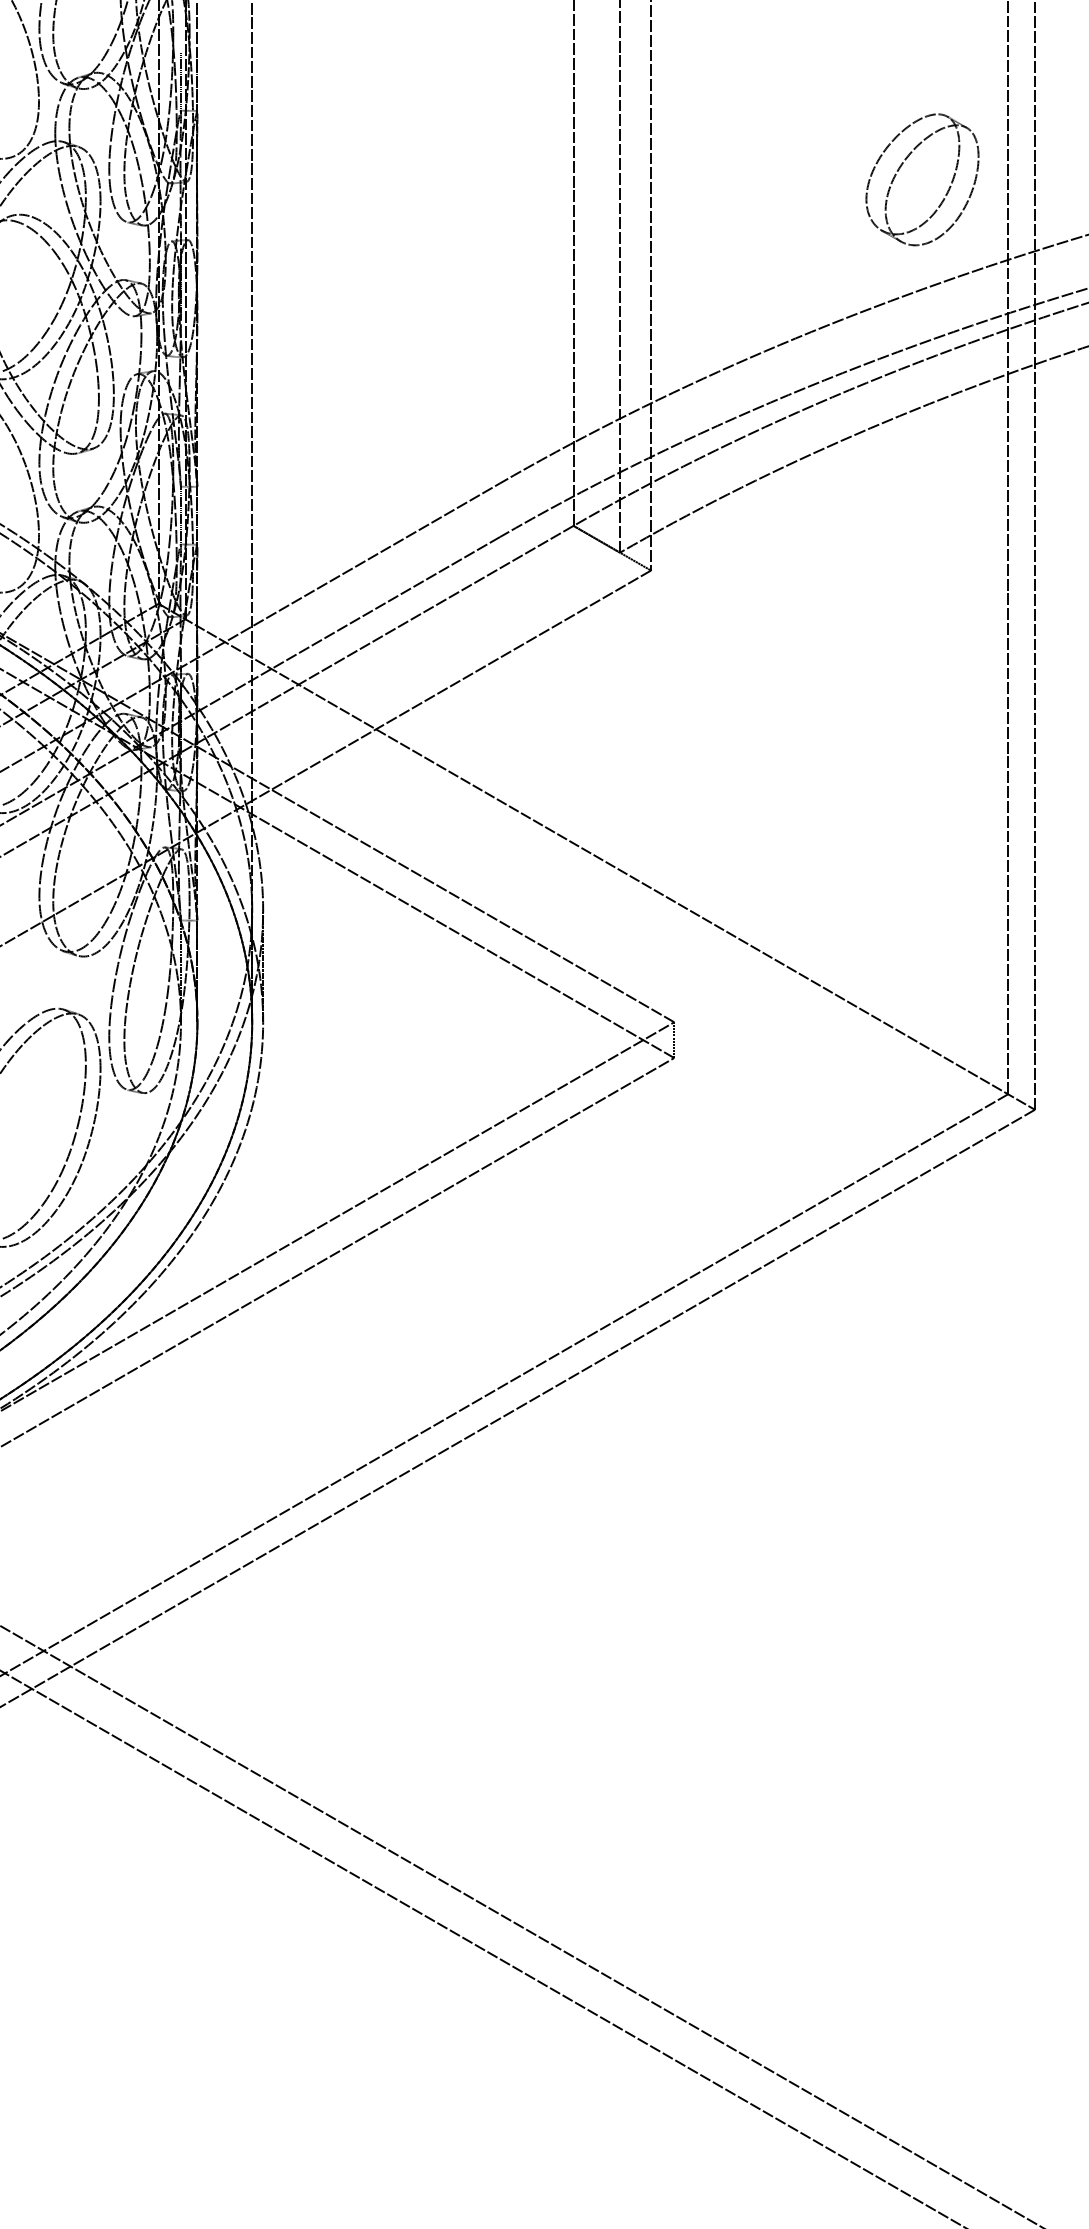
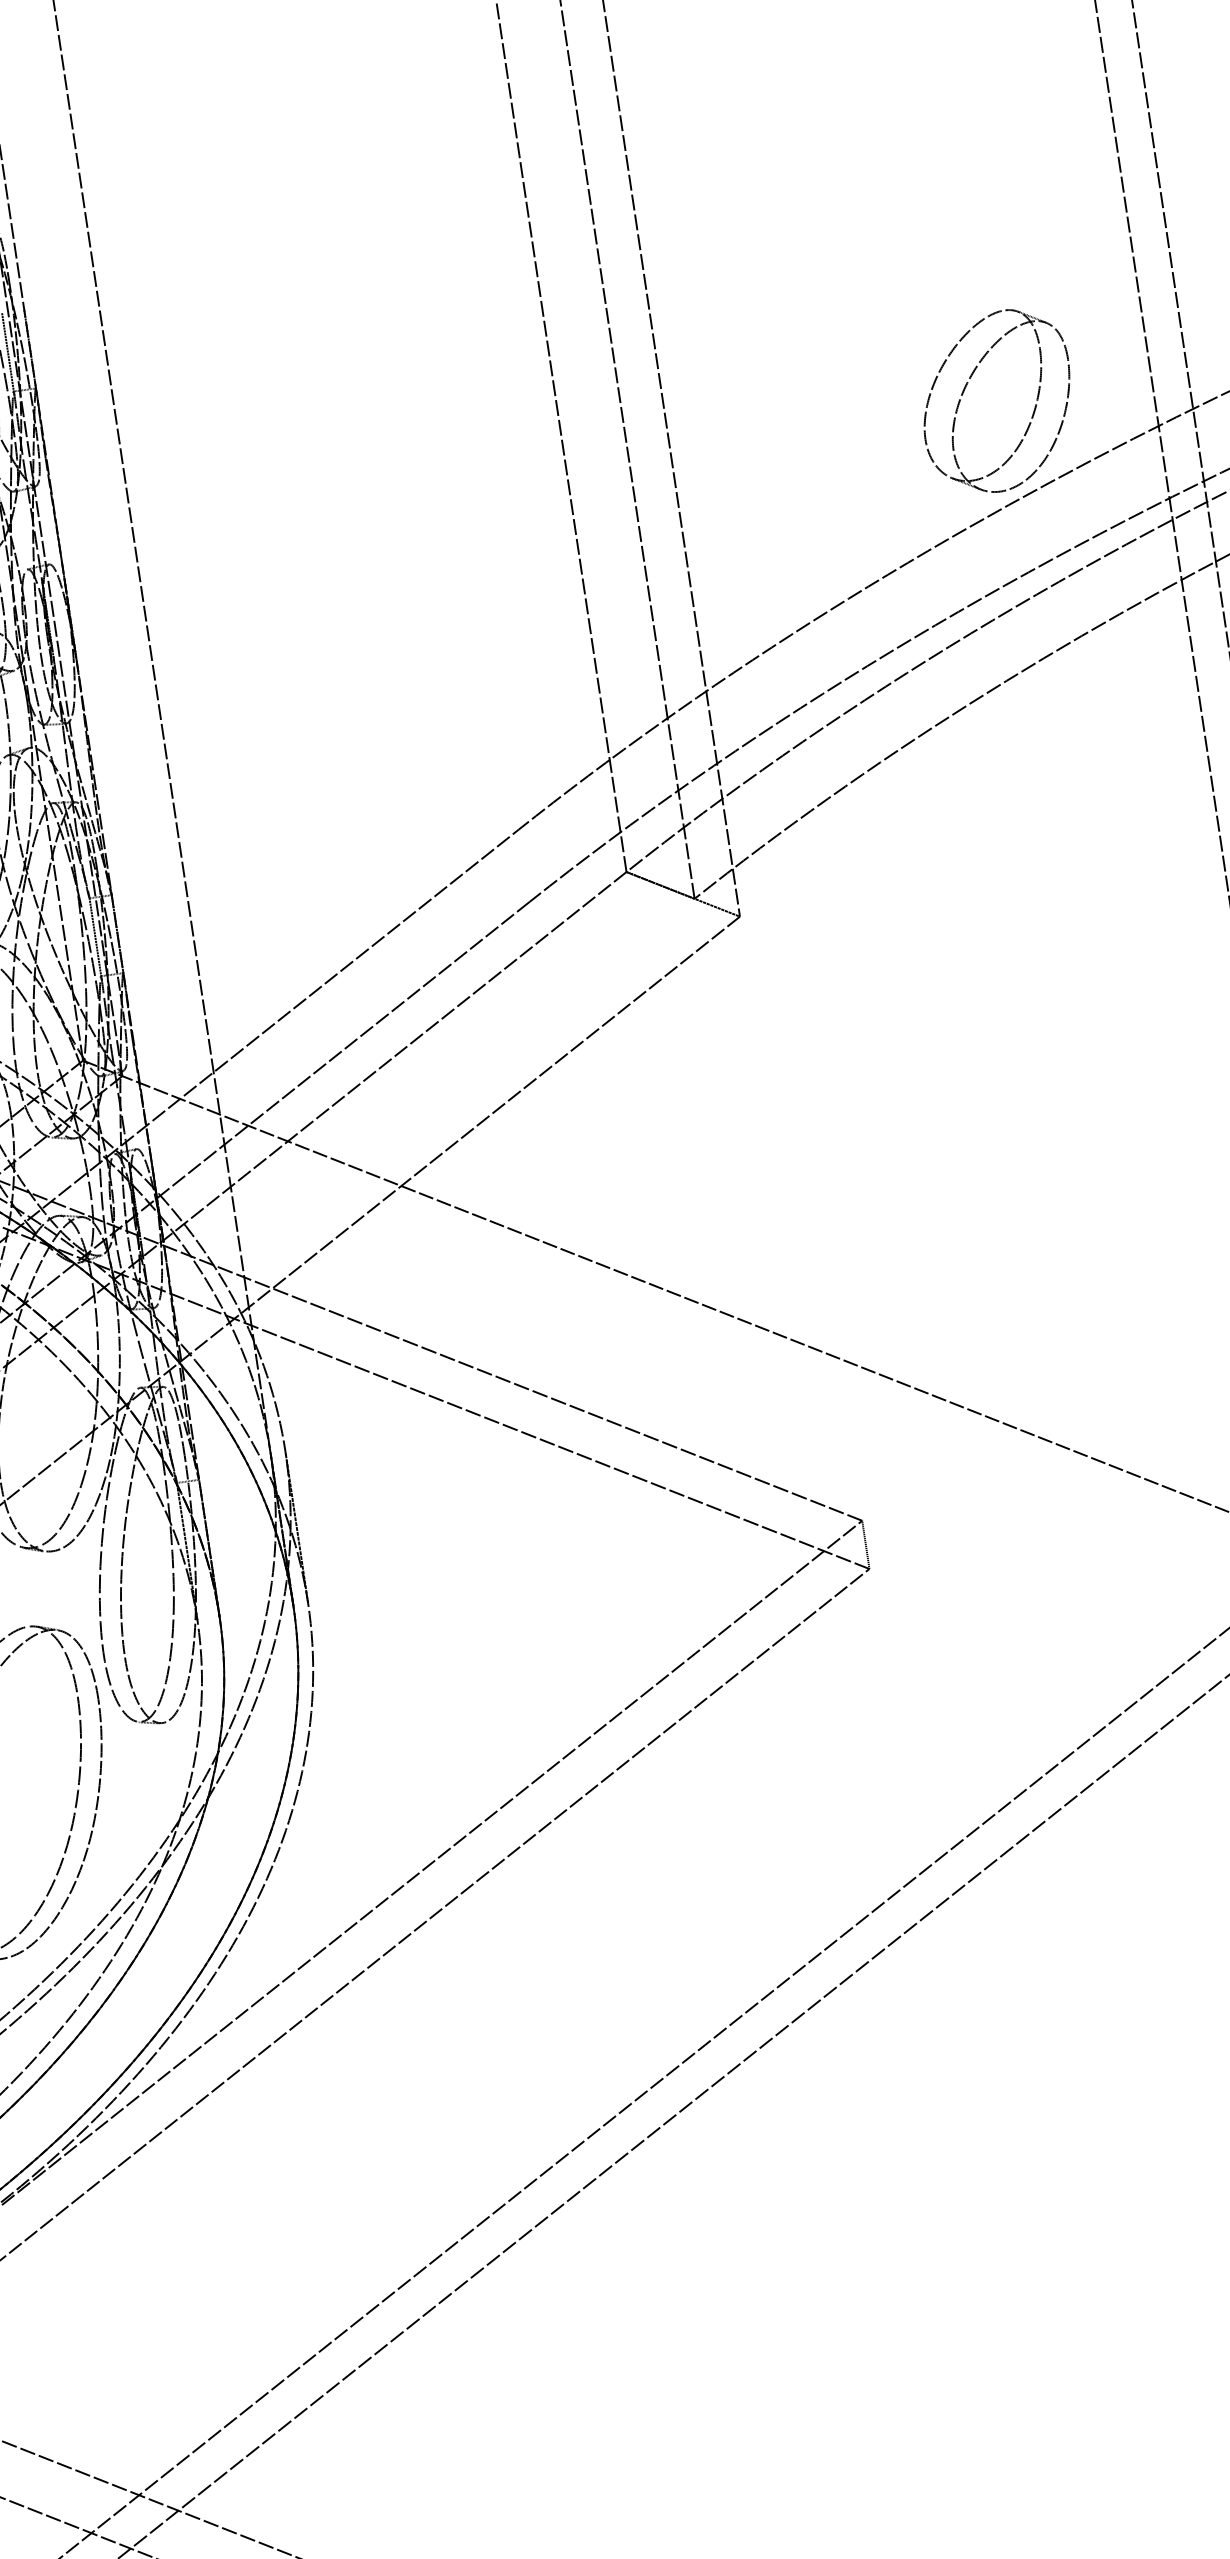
part: (902, 165) -> (967, 386), moved

